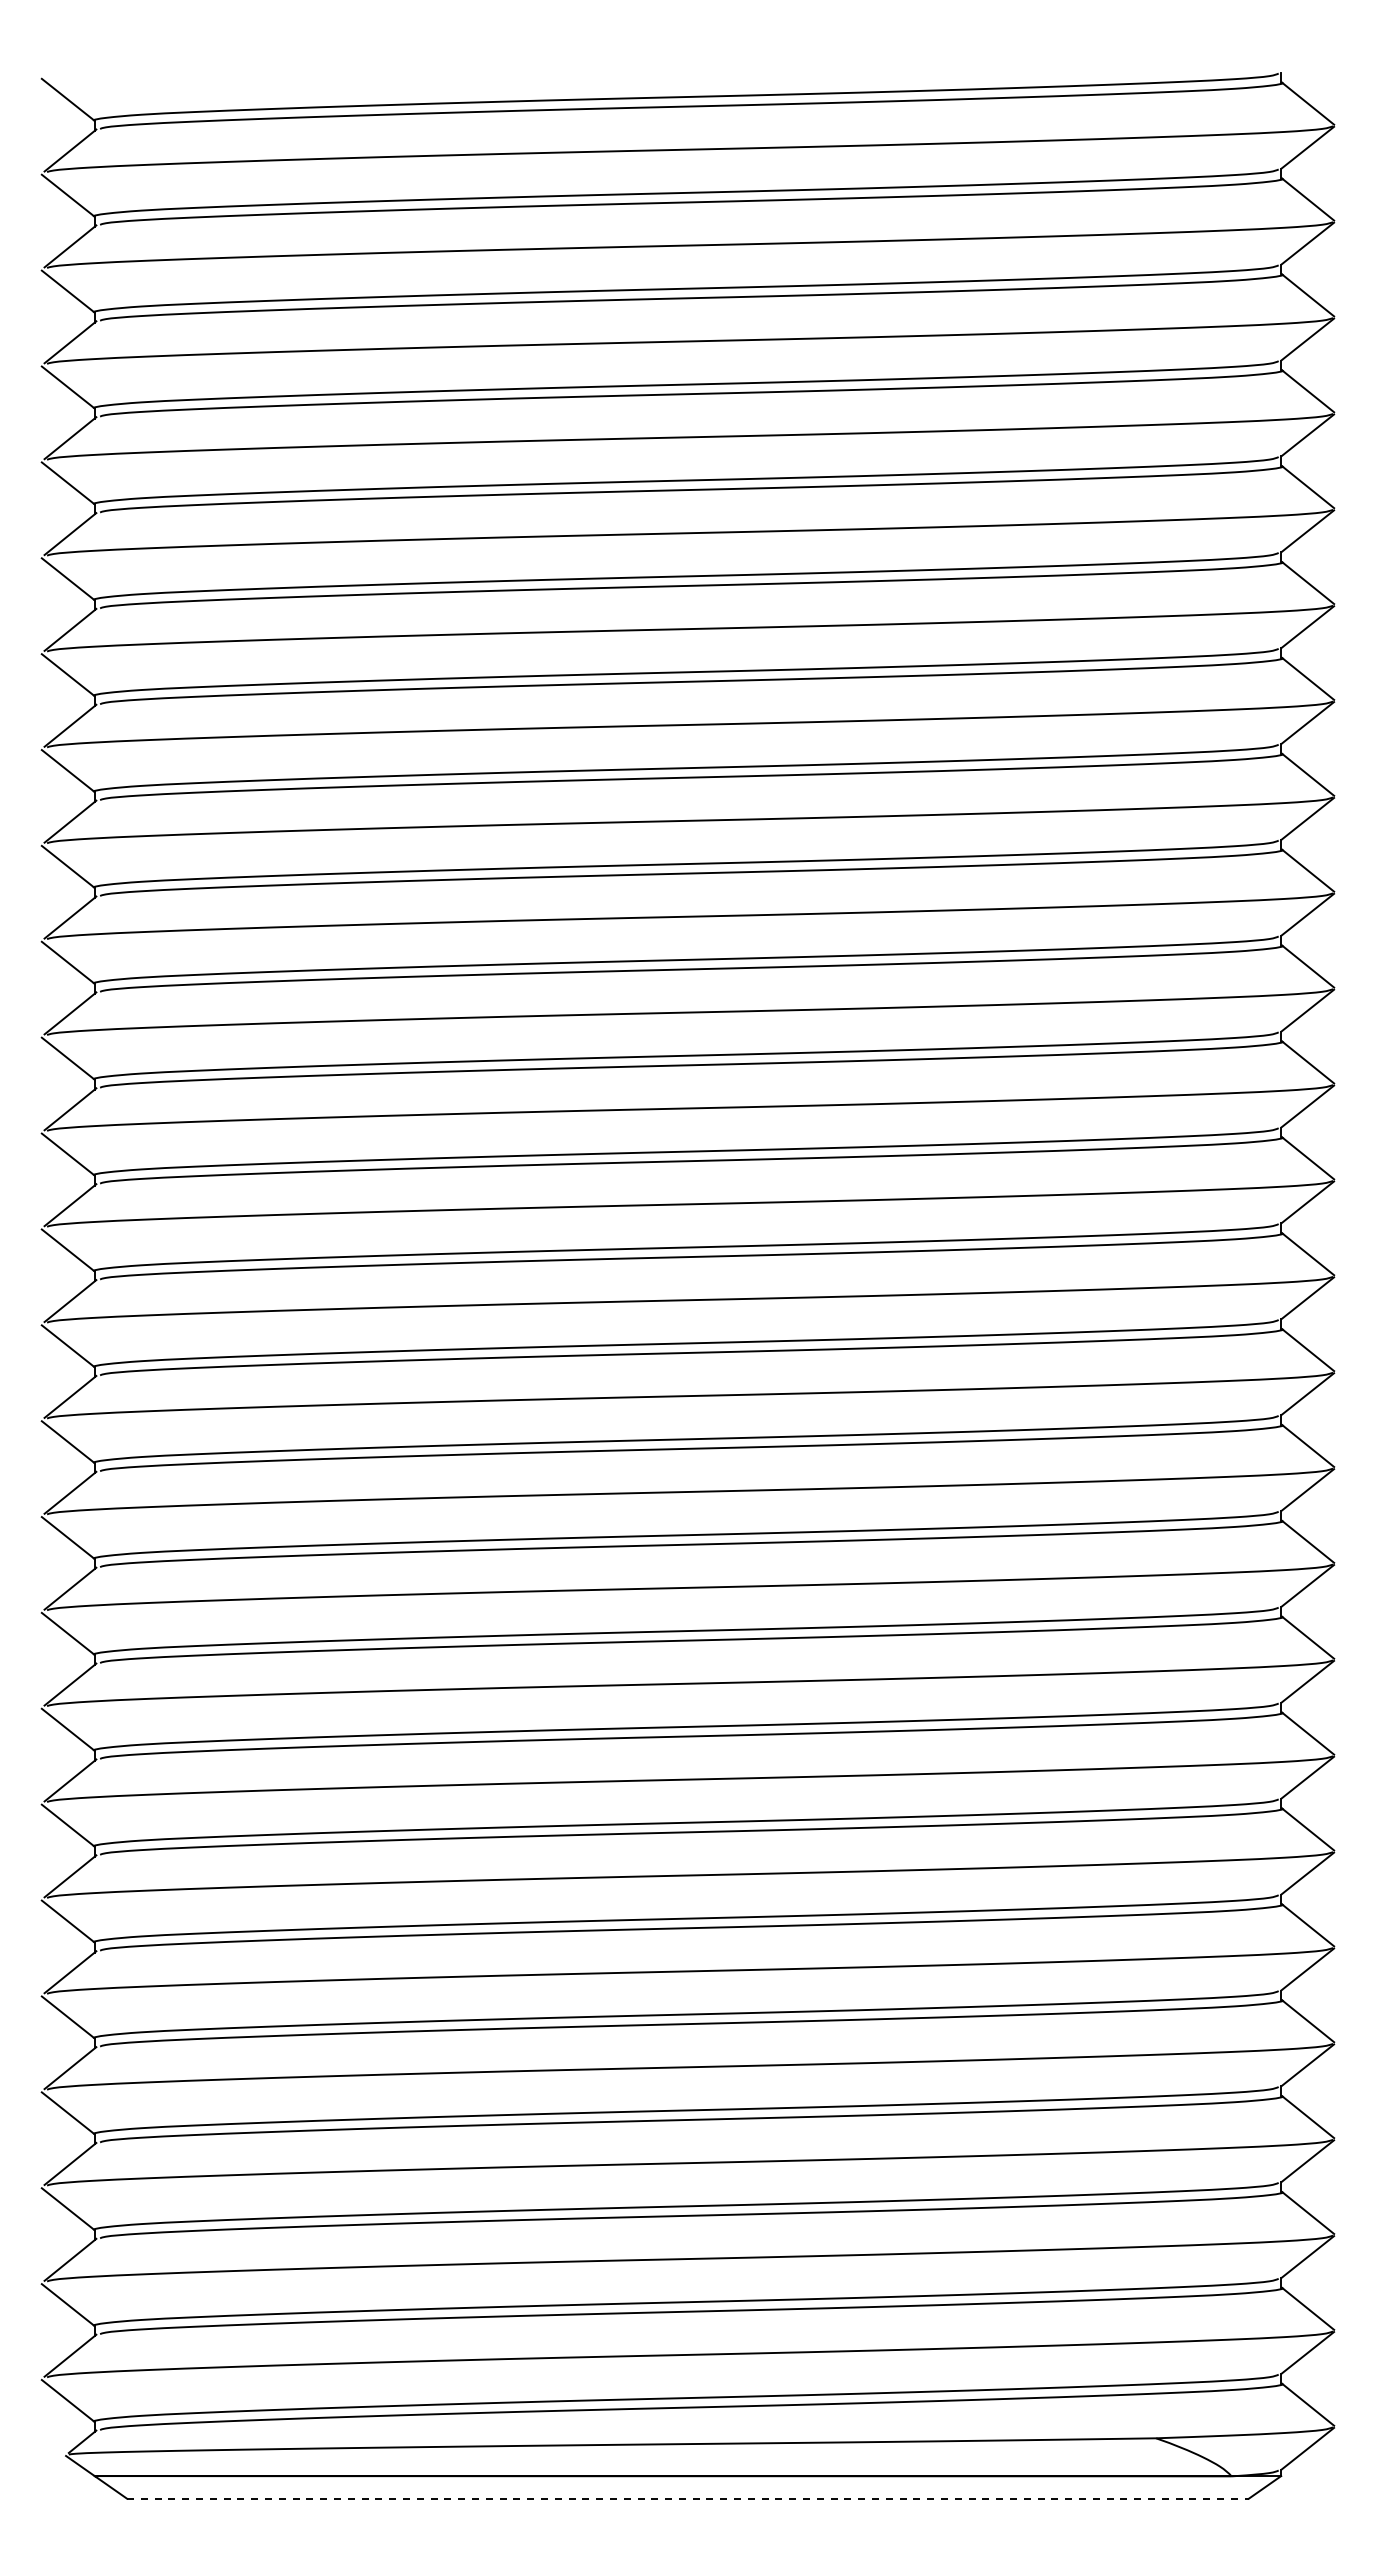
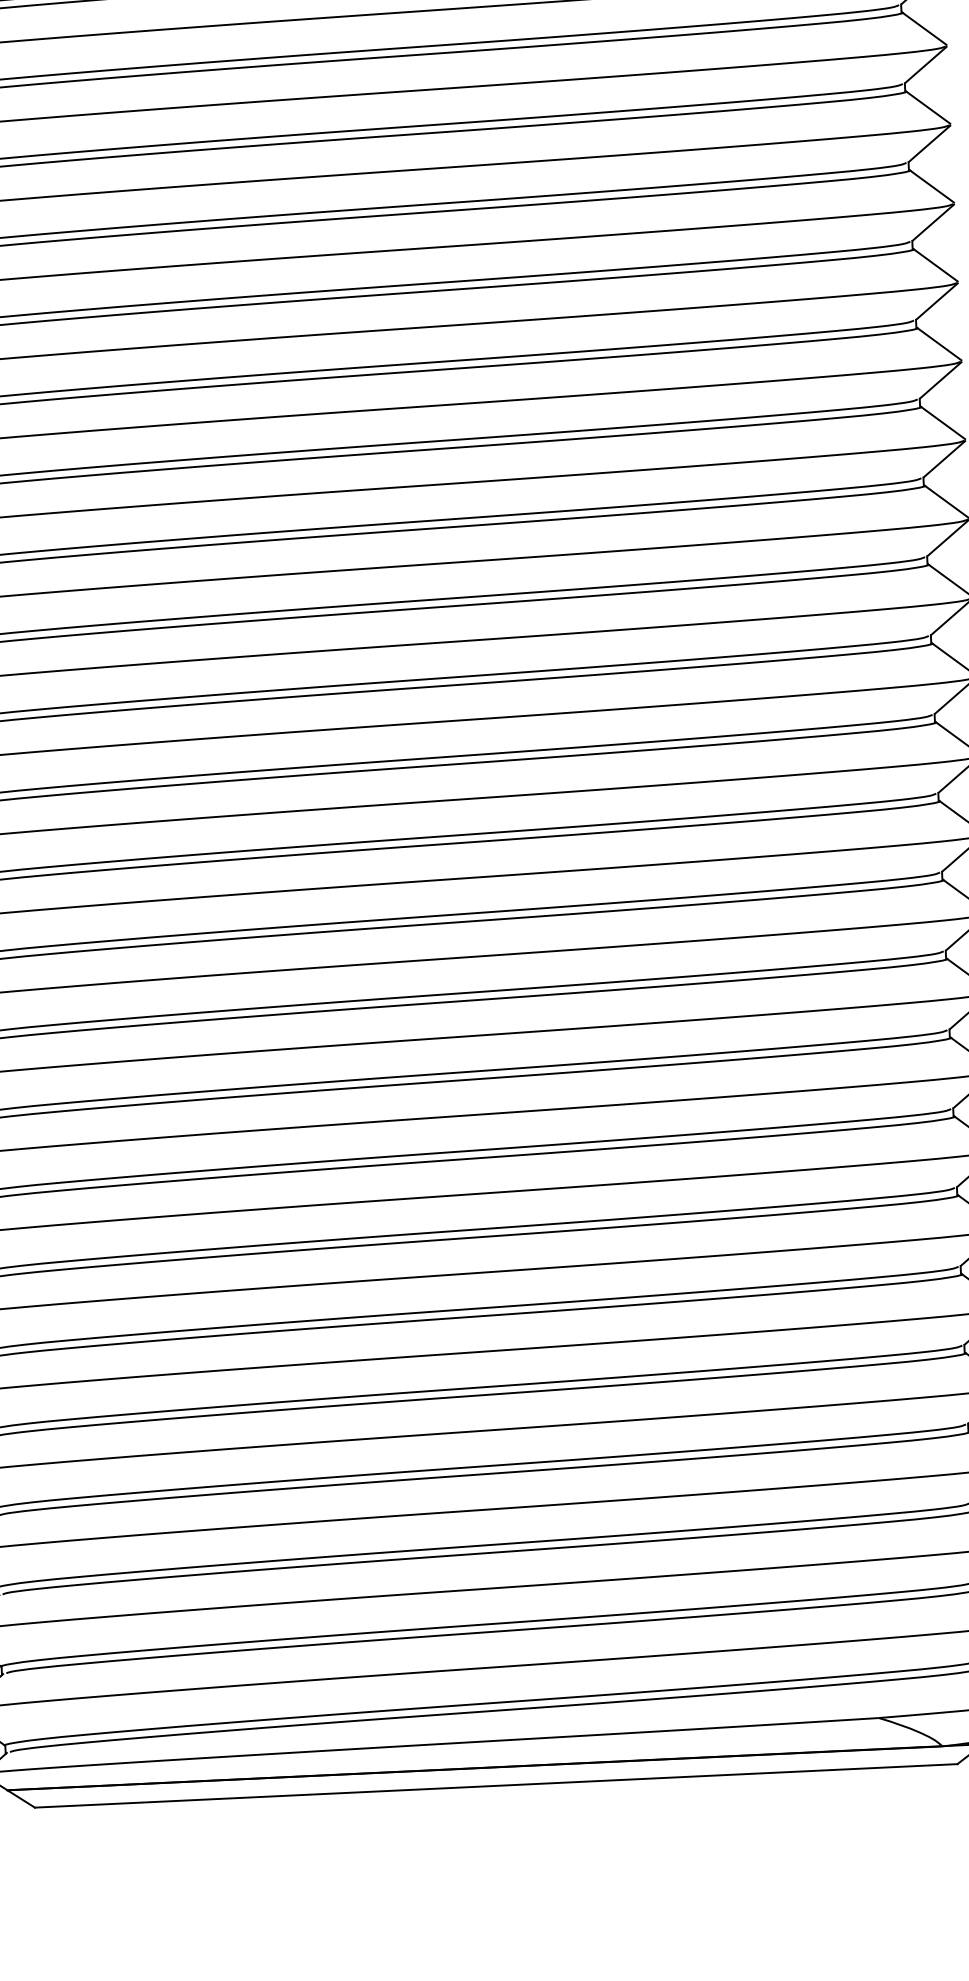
line: (687, 2498) -> (495, 1785), dashed -> solid

